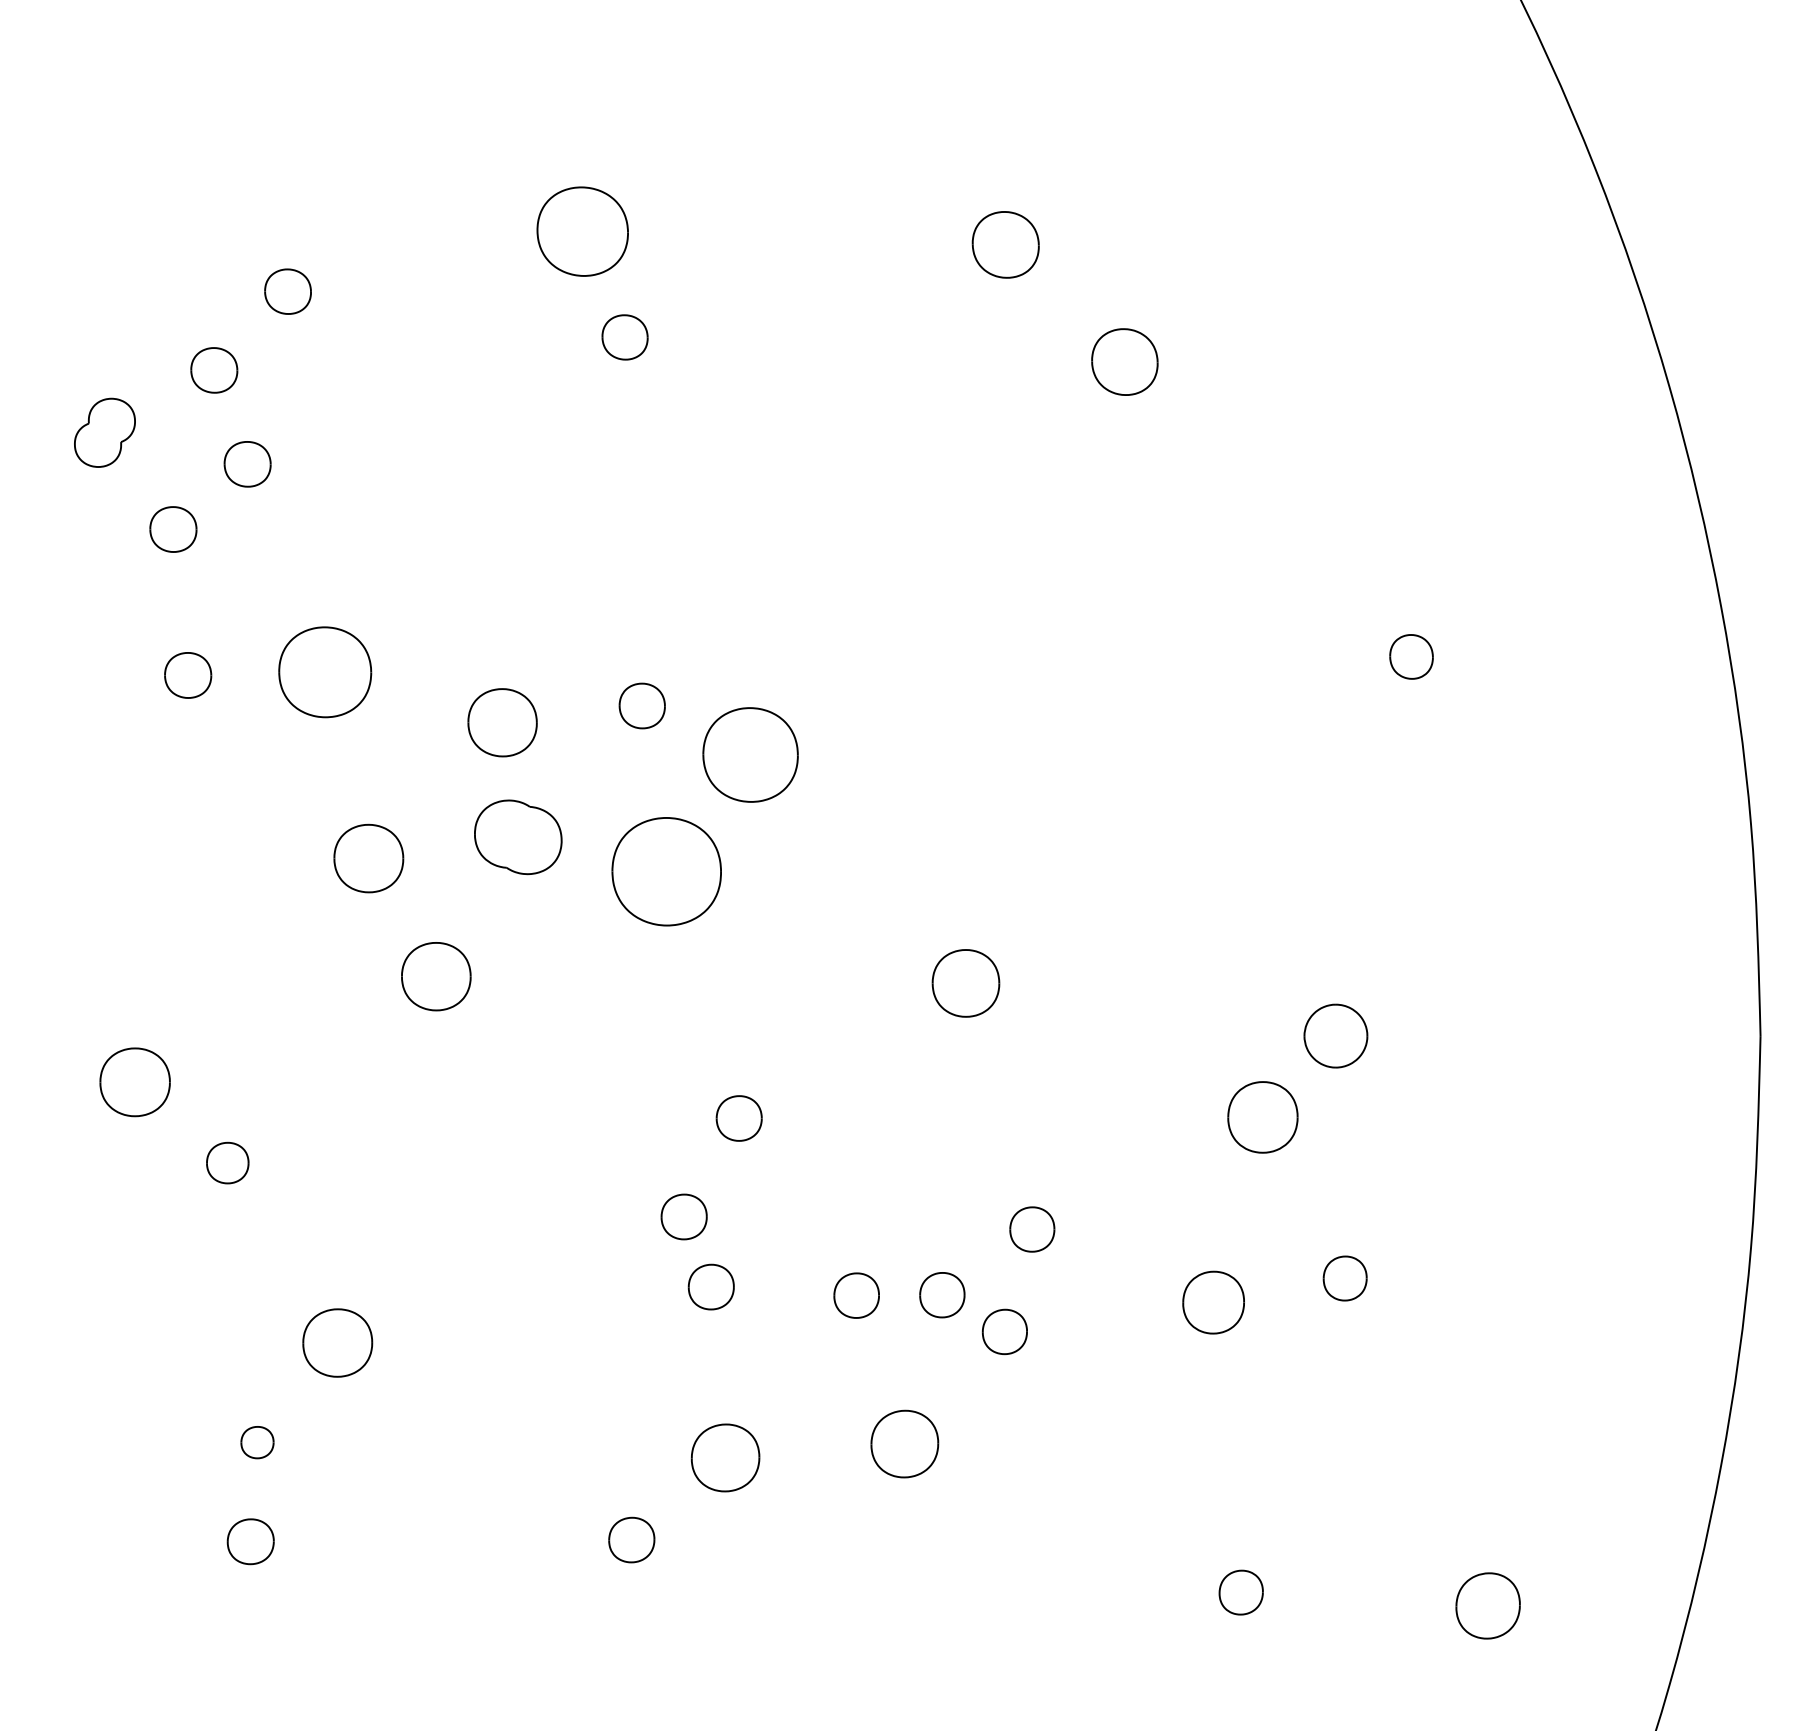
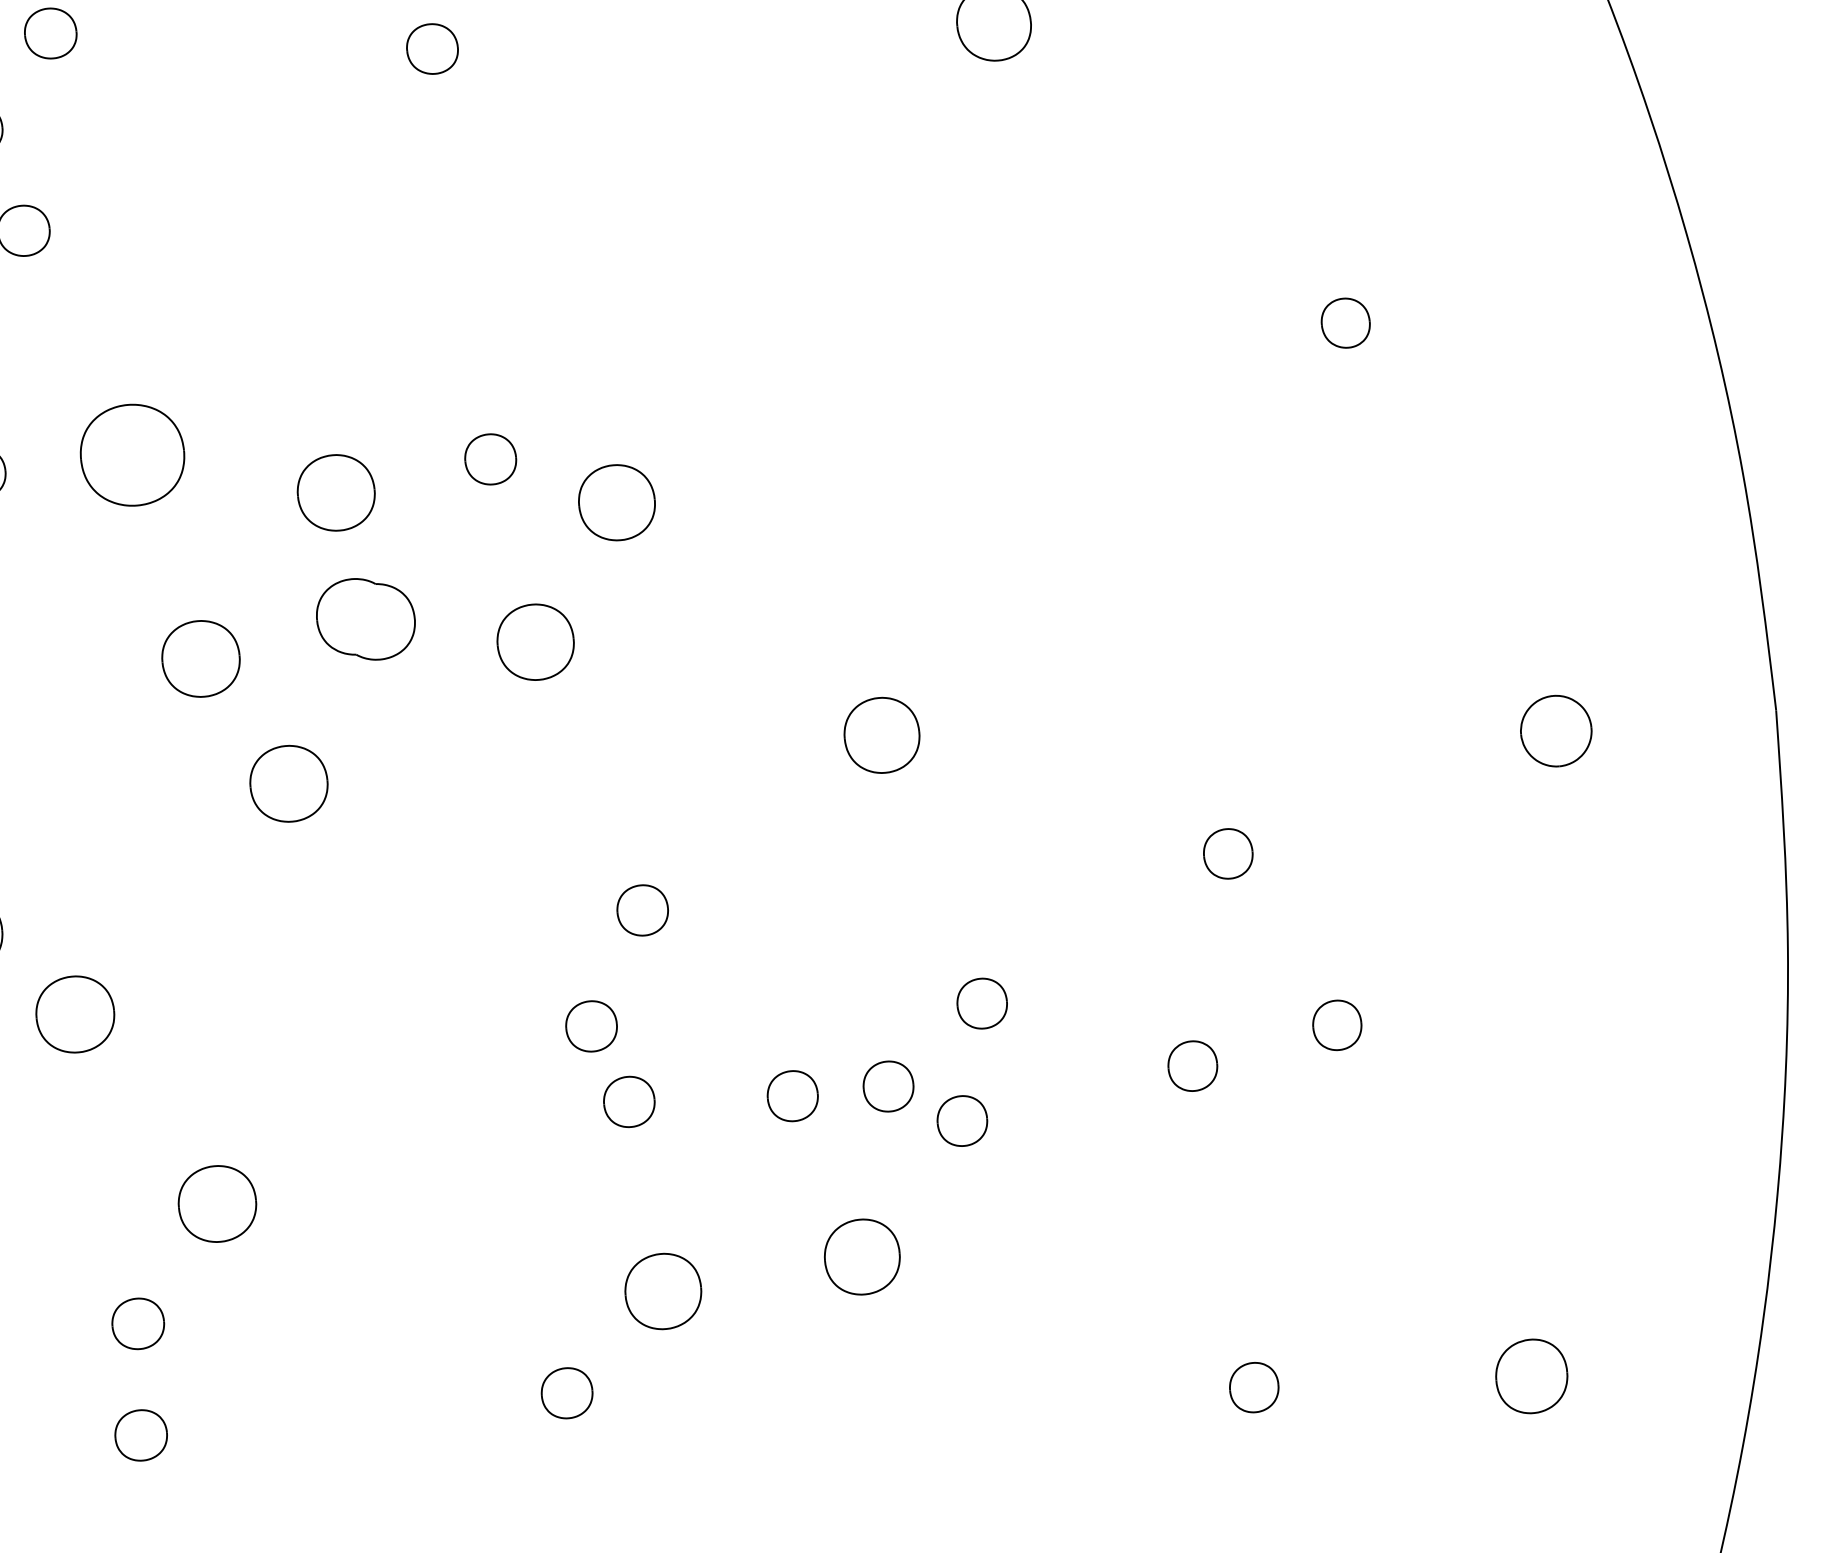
part: (750, 754) -> (616, 502), size x0.71
part: (666, 871) -> (535, 641), size x0.62
part: (1335, 1035) -> (1555, 730), moved
part: (1262, 1117) -> (1227, 854), size x0.62
part: (227, 1162) -> (75, 1013), size x1.67
part: (1213, 1302) -> (1192, 1066), size x0.71
part: (257, 1442) -> (138, 1323), size x1.43

